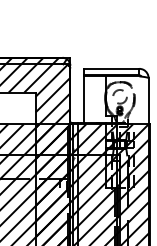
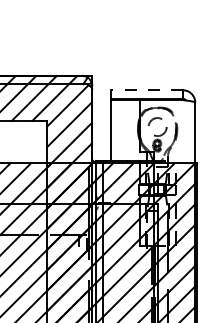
line: (111, 68) -> (146, 89), solid -> dashed

